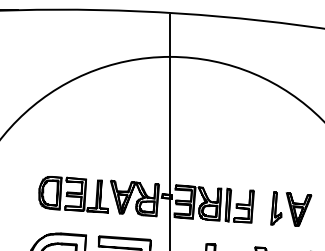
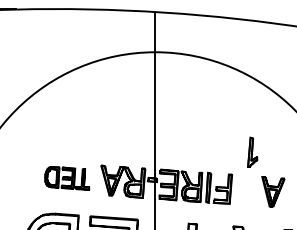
part: (73, 194) -> (67, 178), size x0.7
part: (276, 208) -> (252, 152), moved

